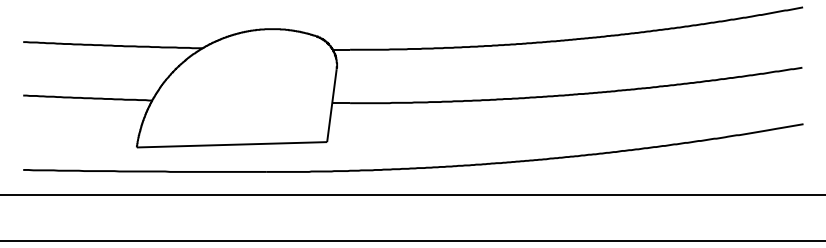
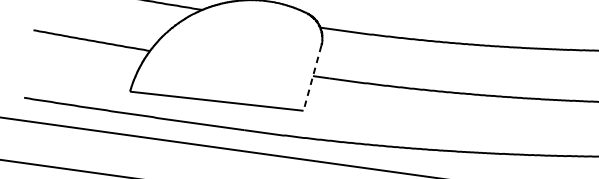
line: (331, 105) -> (312, 78), solid -> dashed

